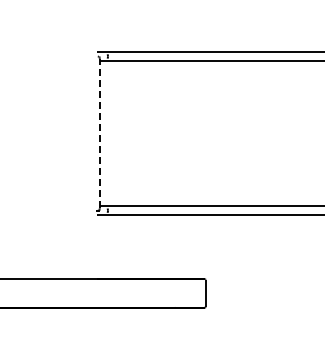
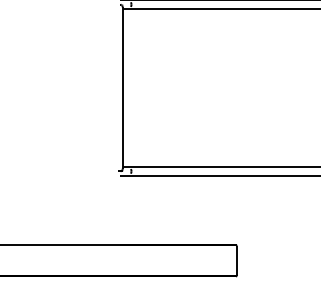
line: (100, 133) -> (123, 87), dashed -> solid

